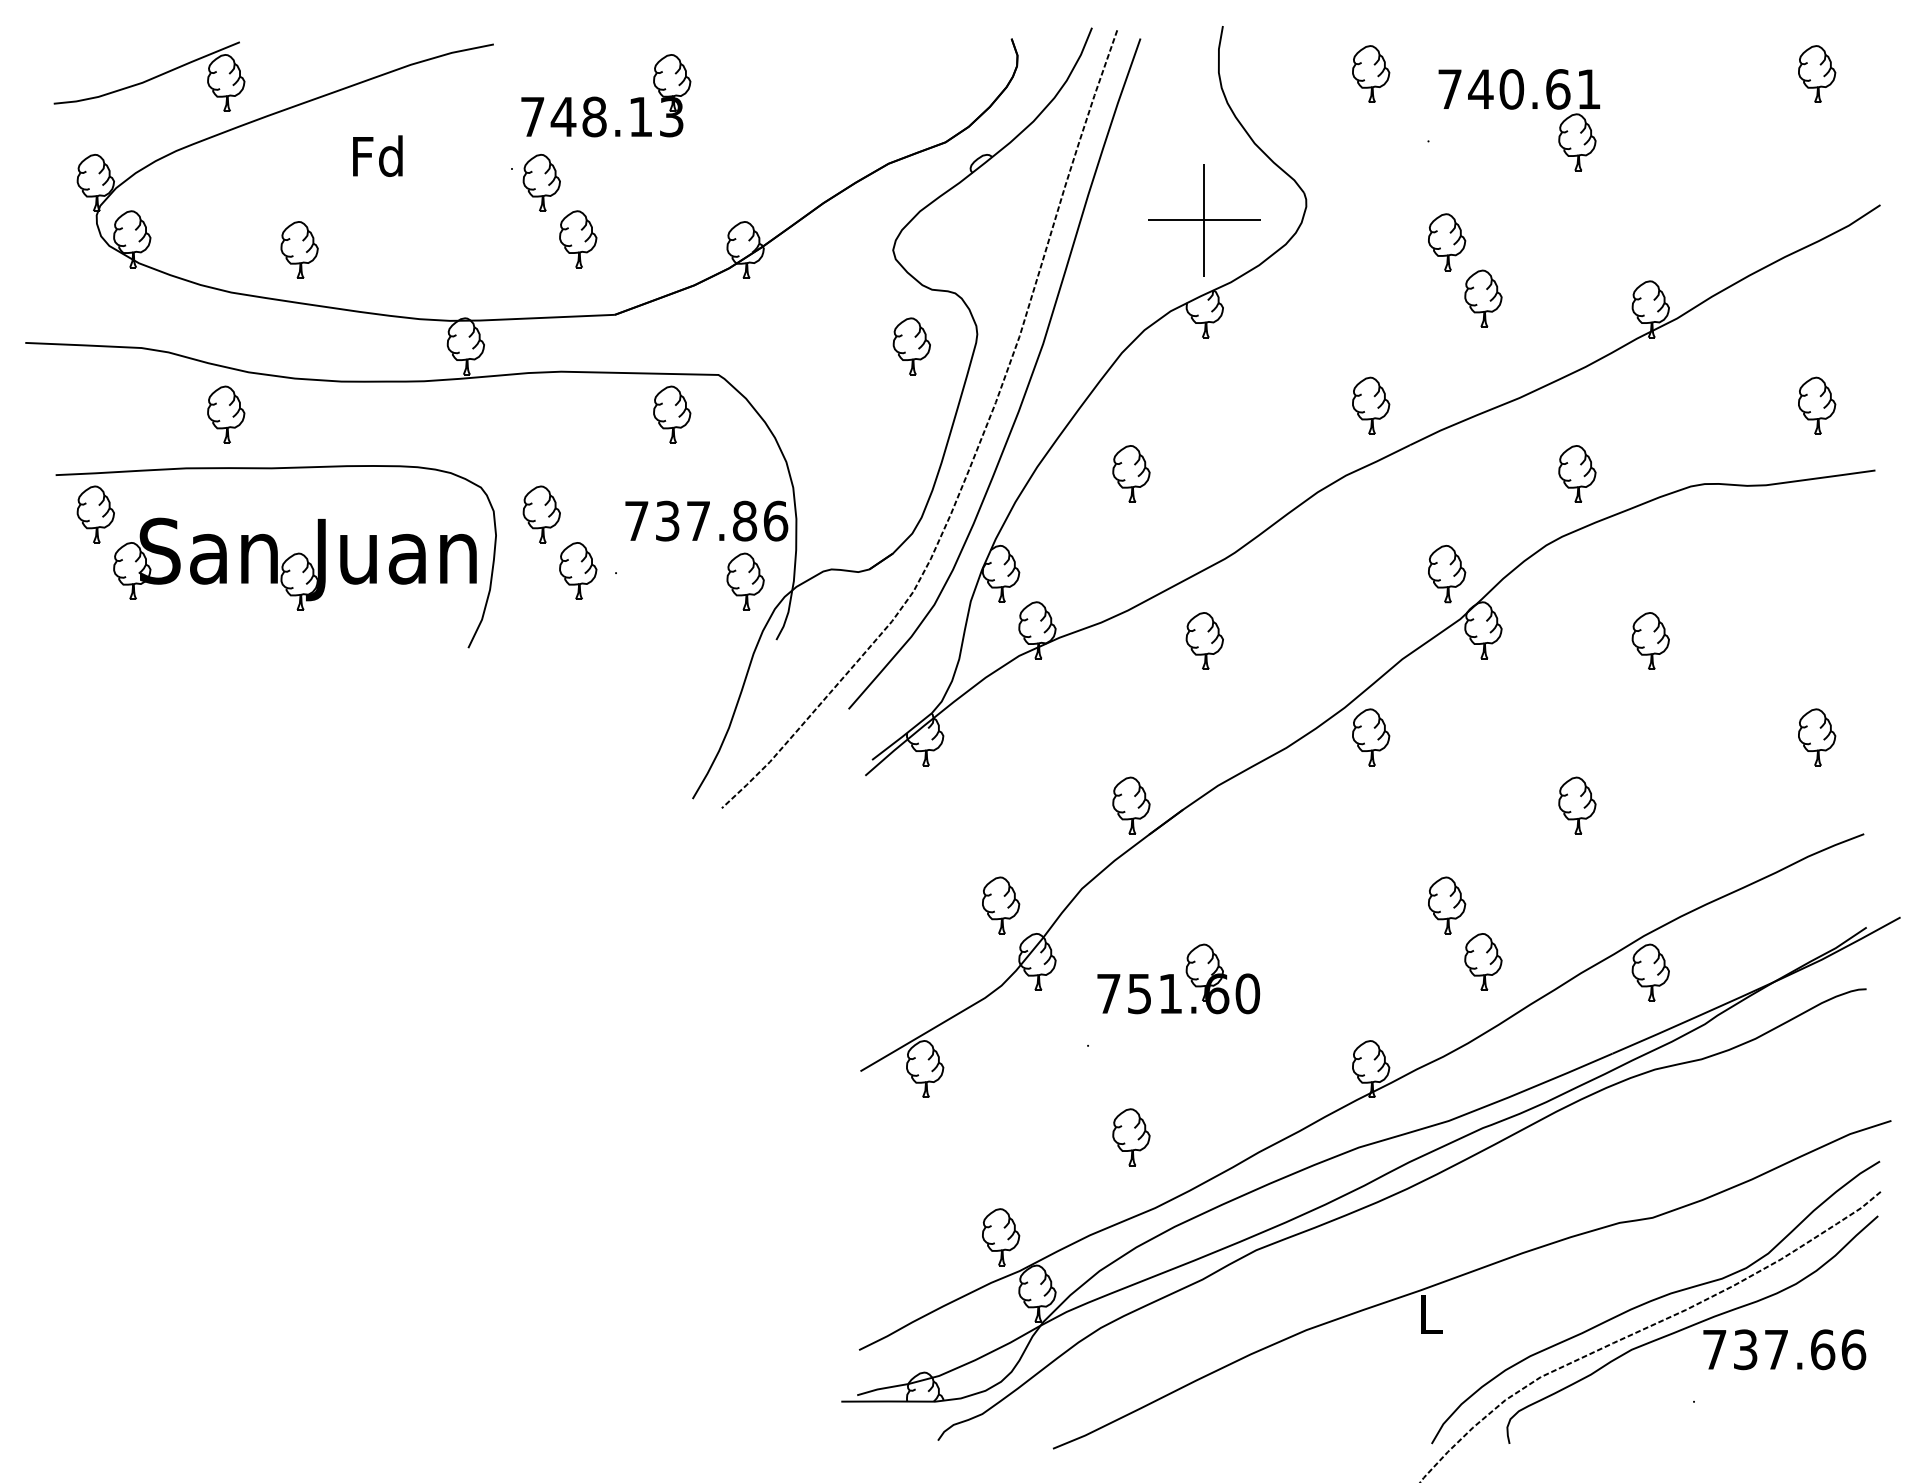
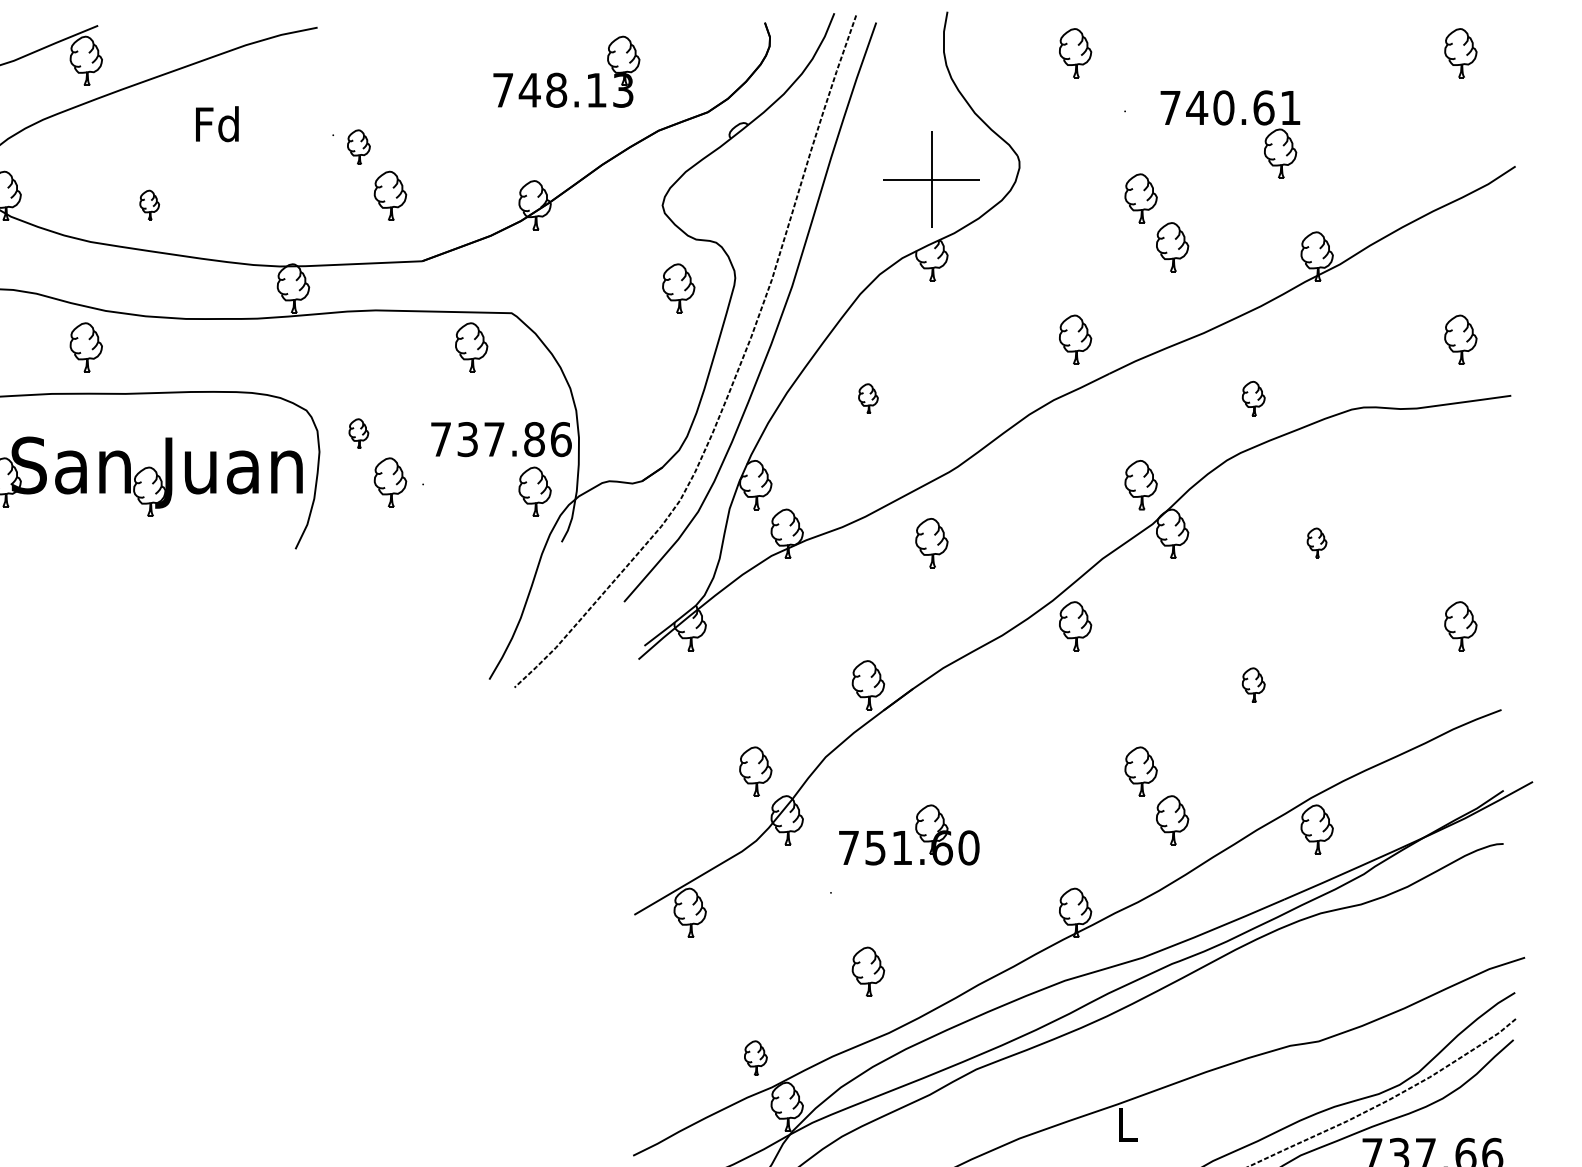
part: (606, 95) -> (566, 71), moved
part: (1515, 109) -> (1227, 125), moved
part: (541, 182) -> (358, 146), size x0.7
part: (299, 249) -> (149, 204), size x0.6
part: (1131, 473) -> (868, 398), size x0.6
part: (1577, 473) -> (1253, 398), size x0.7
part: (541, 514) -> (358, 433), size x0.6
part: (1650, 640) -> (1316, 542), size x0.6
part: (1577, 805) -> (1253, 685), size x0.7
part: (1001, 1237) -> (756, 1058), size x0.7

